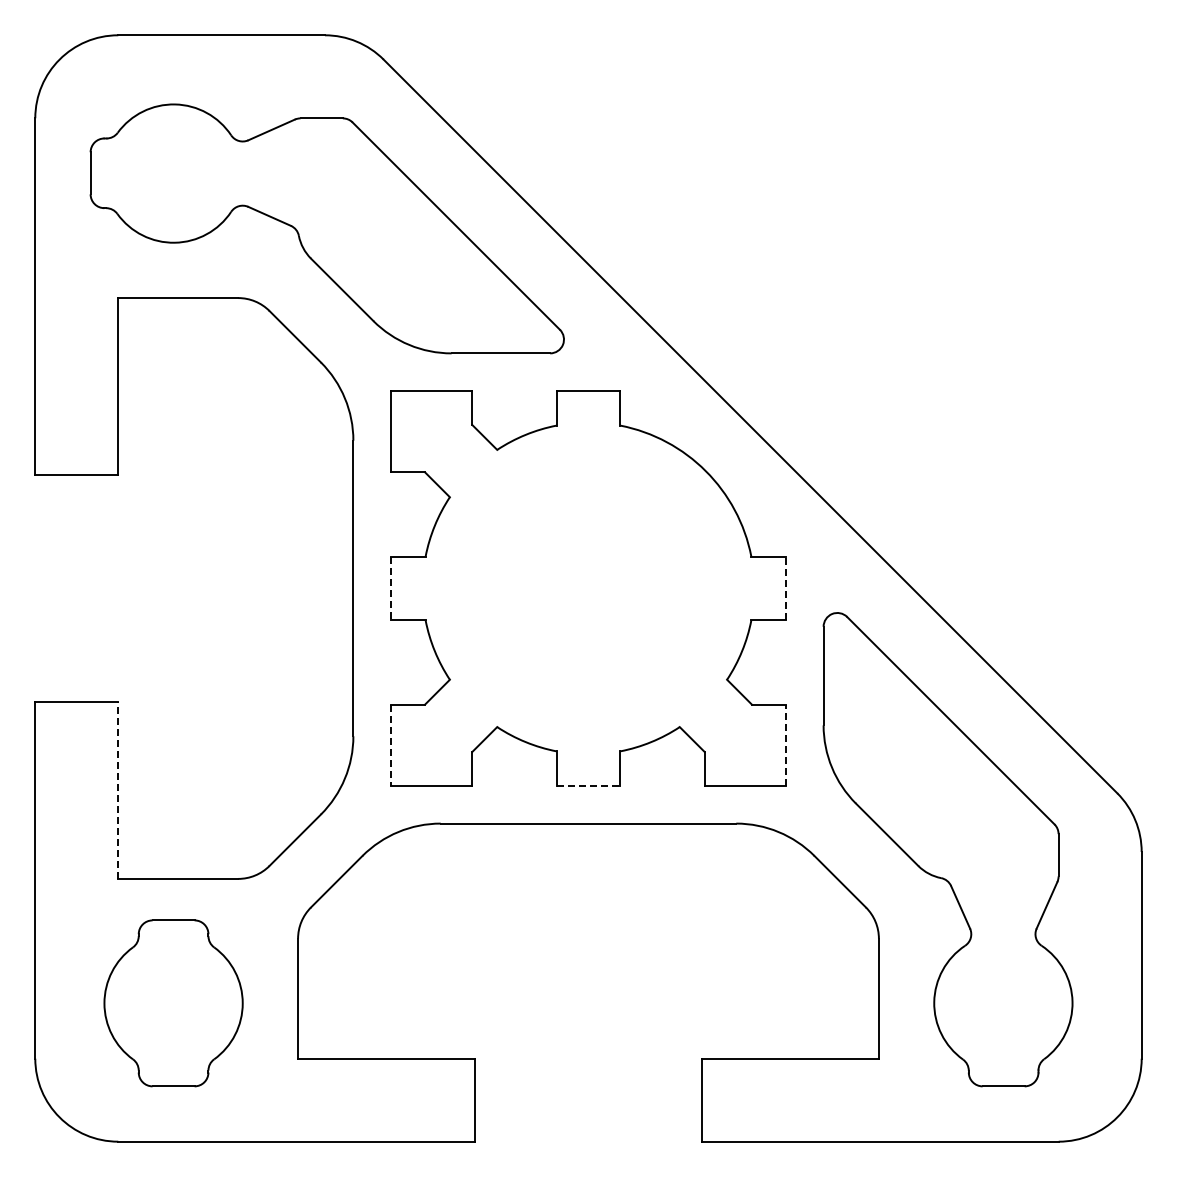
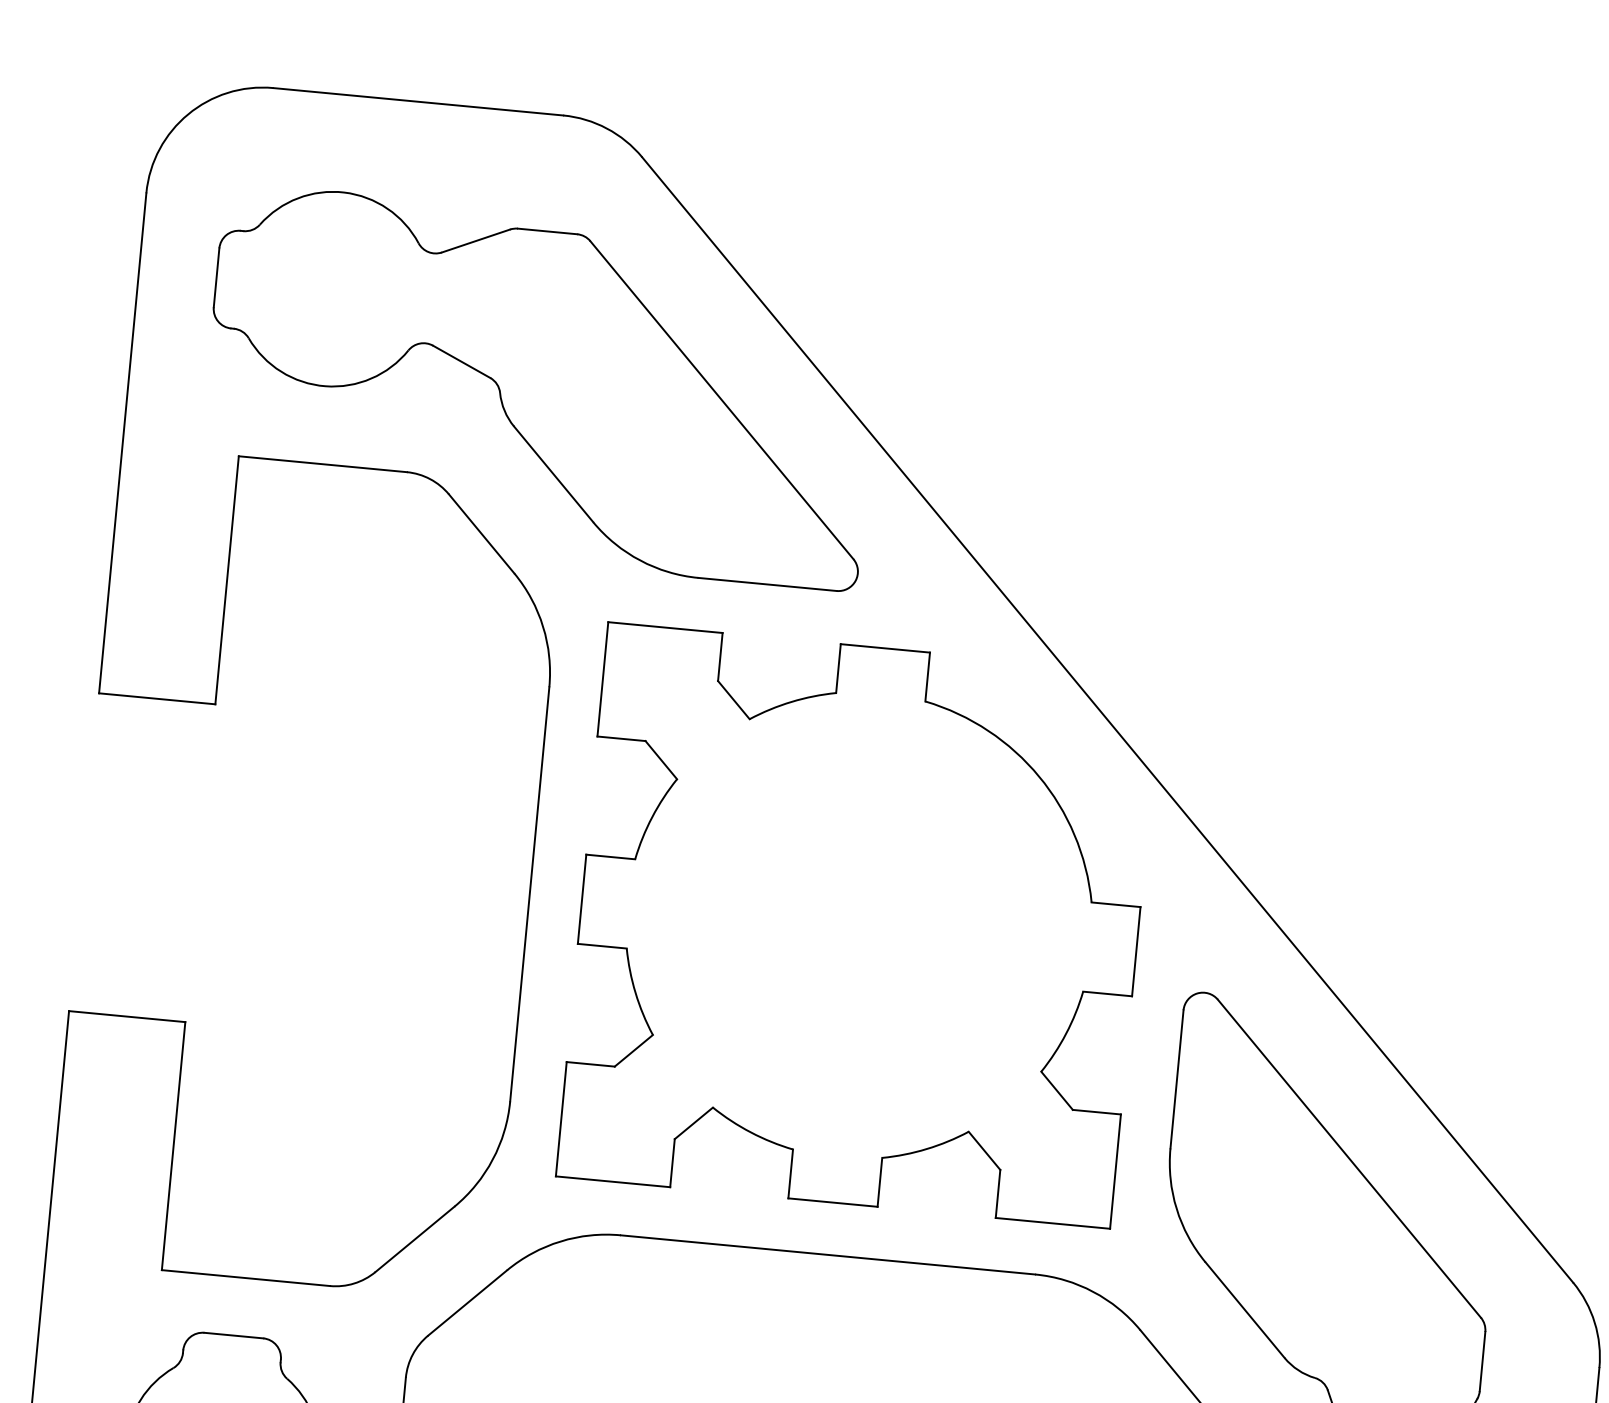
line: (390, 588) -> (581, 899), dashed -> solid
line: (786, 588) -> (1136, 951), dashed -> solid
line: (390, 745) -> (560, 1119), dashed -> solid
line: (786, 745) -> (1115, 1171), dashed -> solid
line: (588, 786) -> (832, 1202), dashed -> solid
line: (118, 790) -> (173, 1146), dashed -> solid

